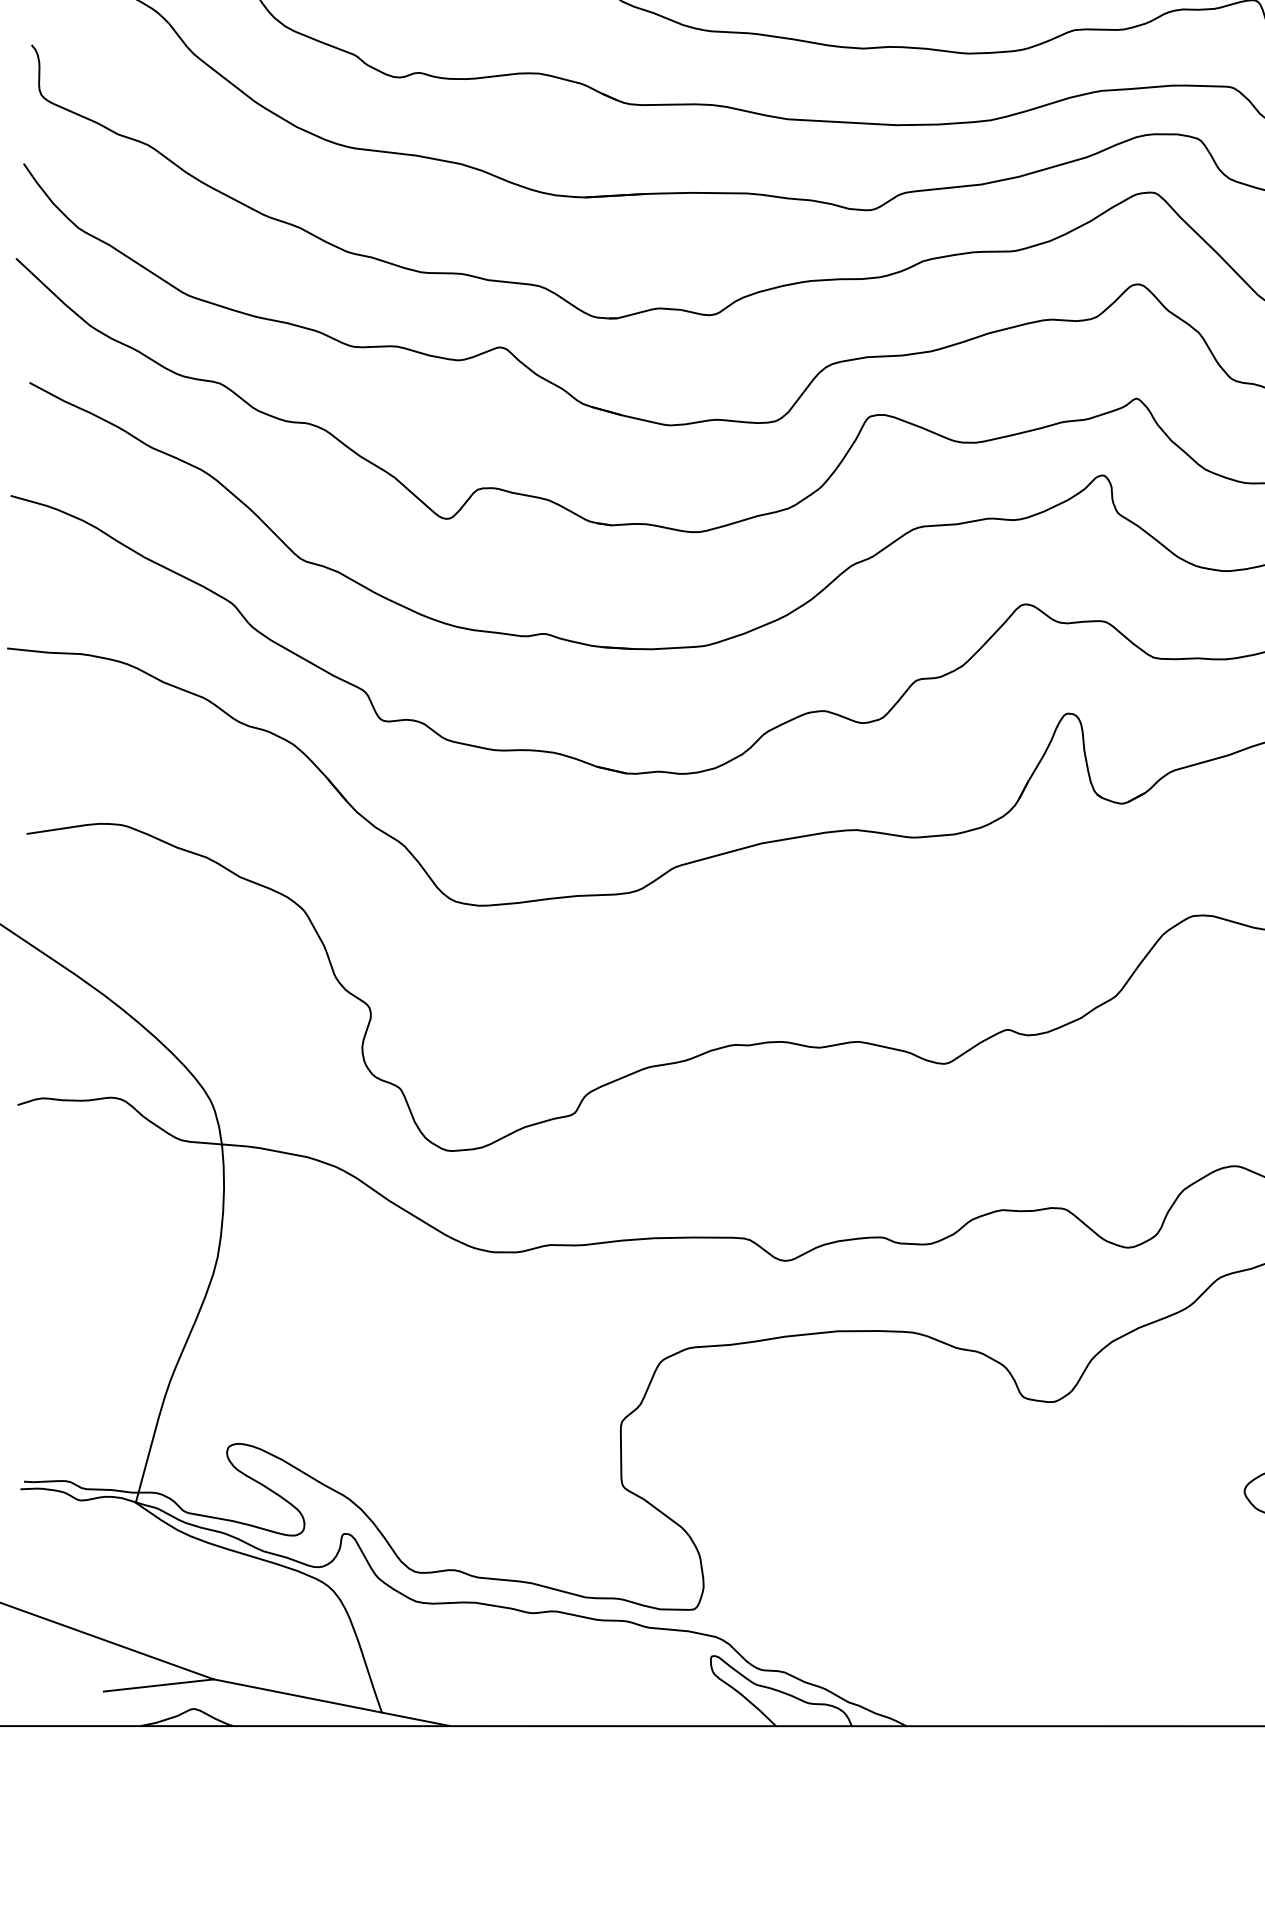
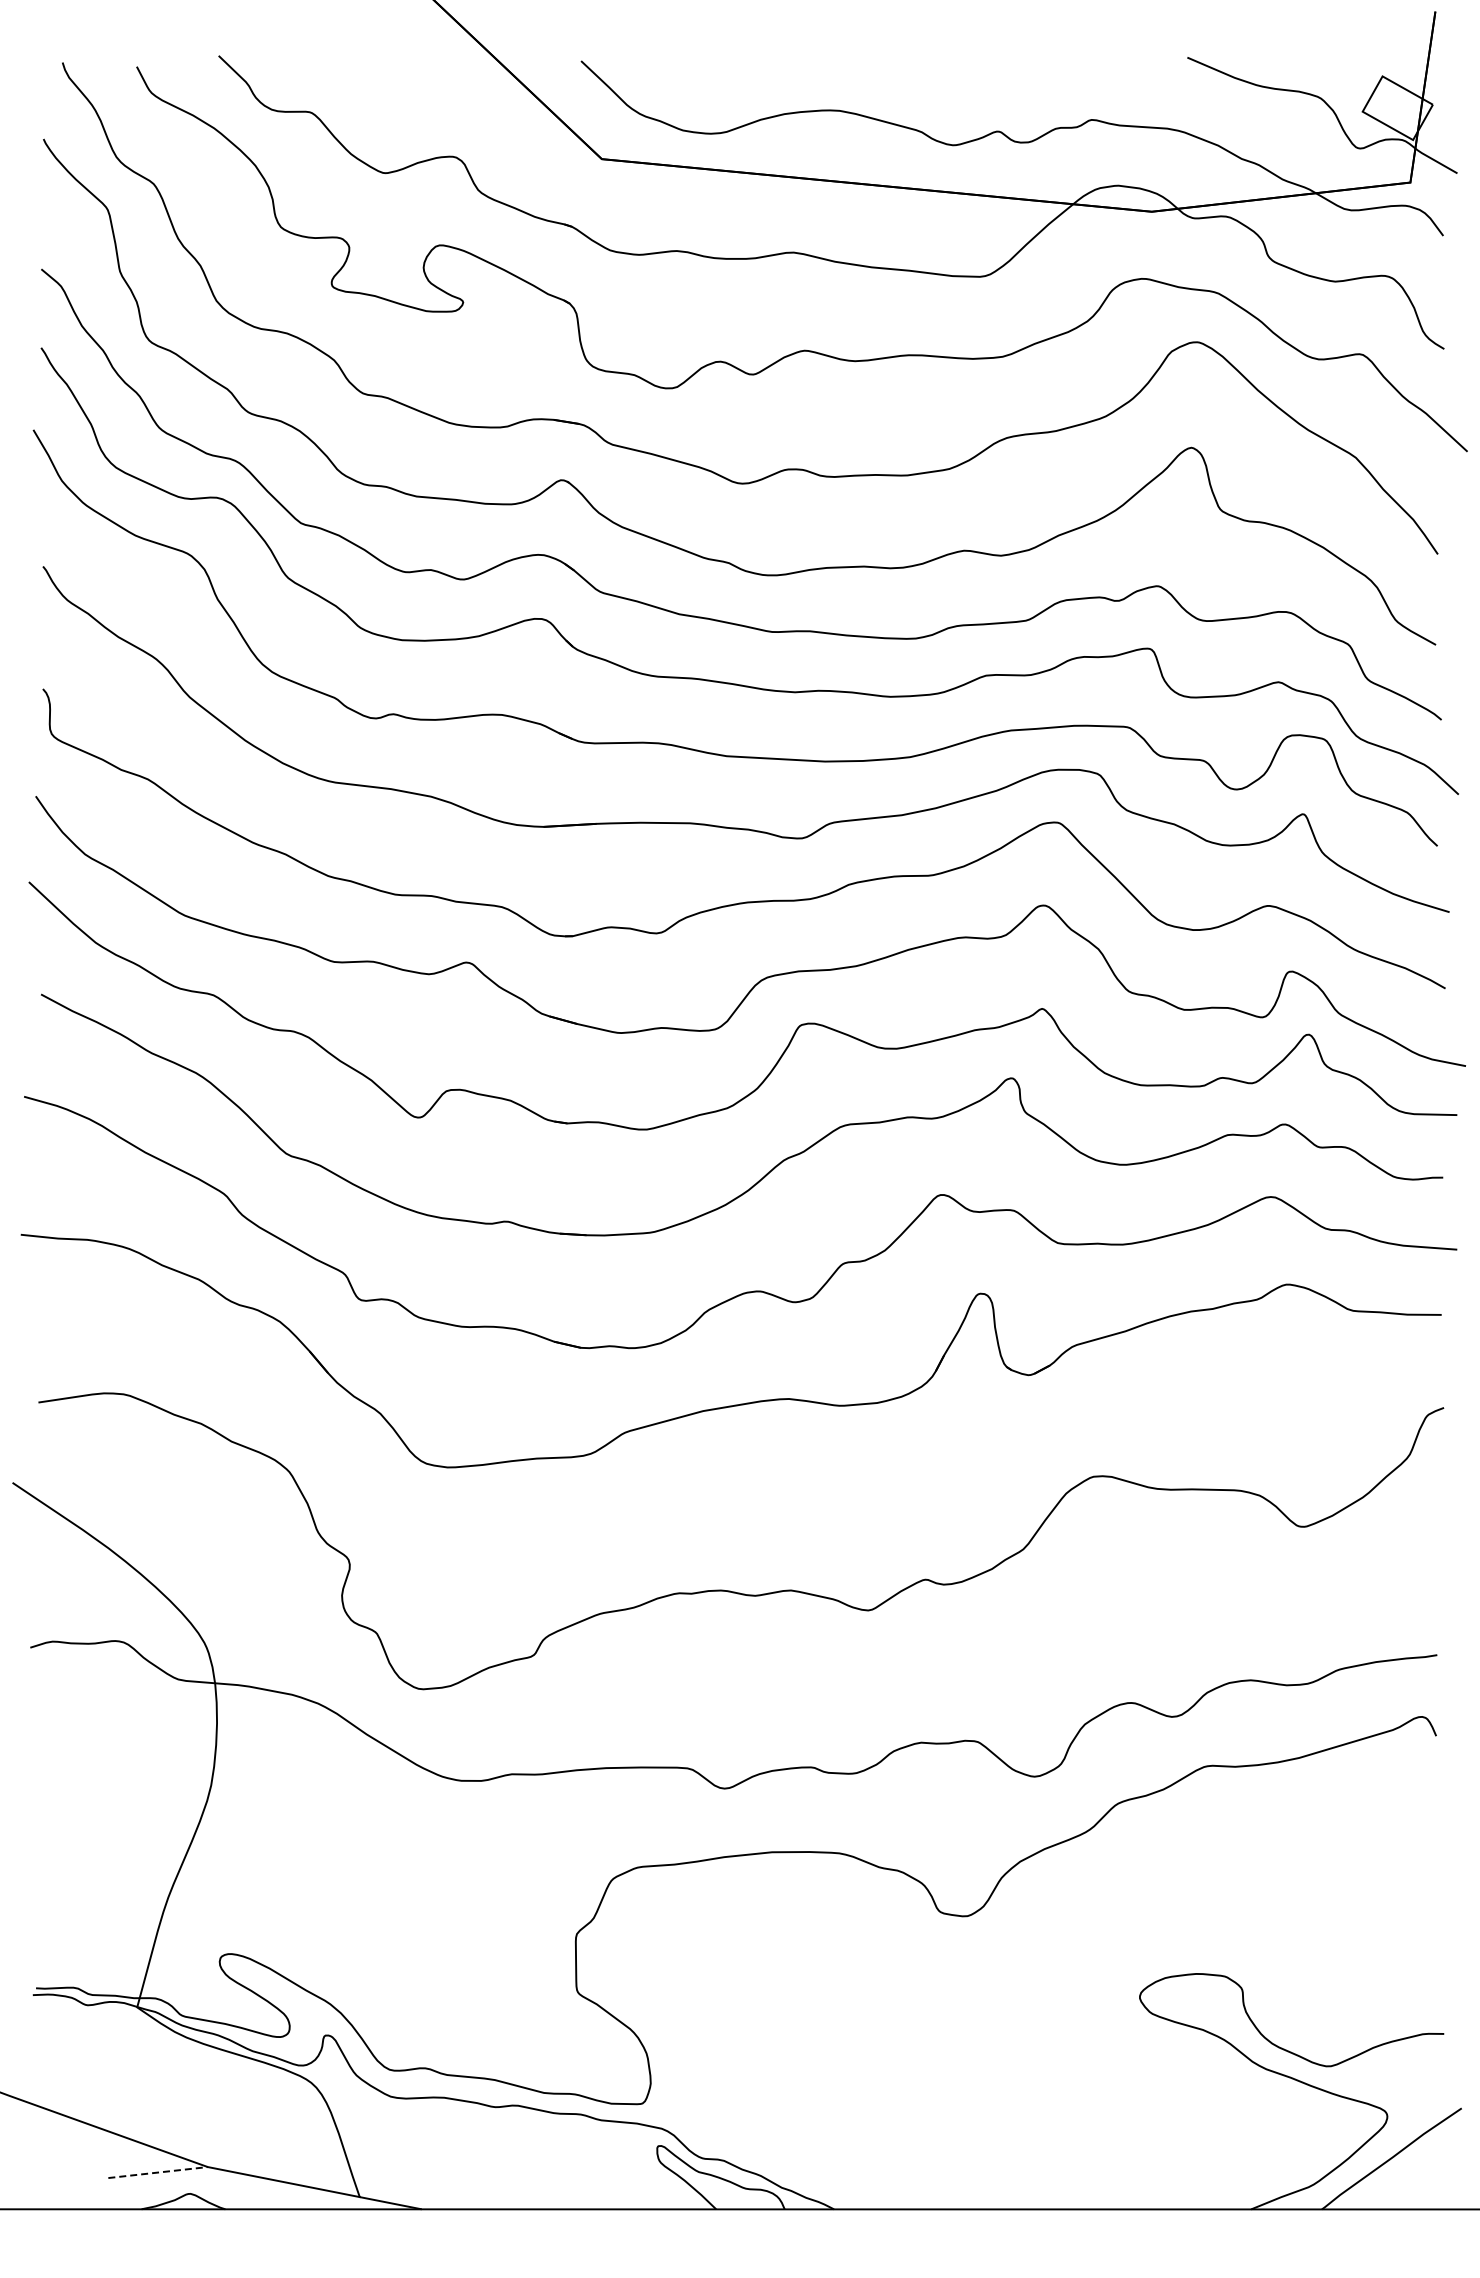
line: (159, 1685) -> (158, 2172), solid -> dashed

